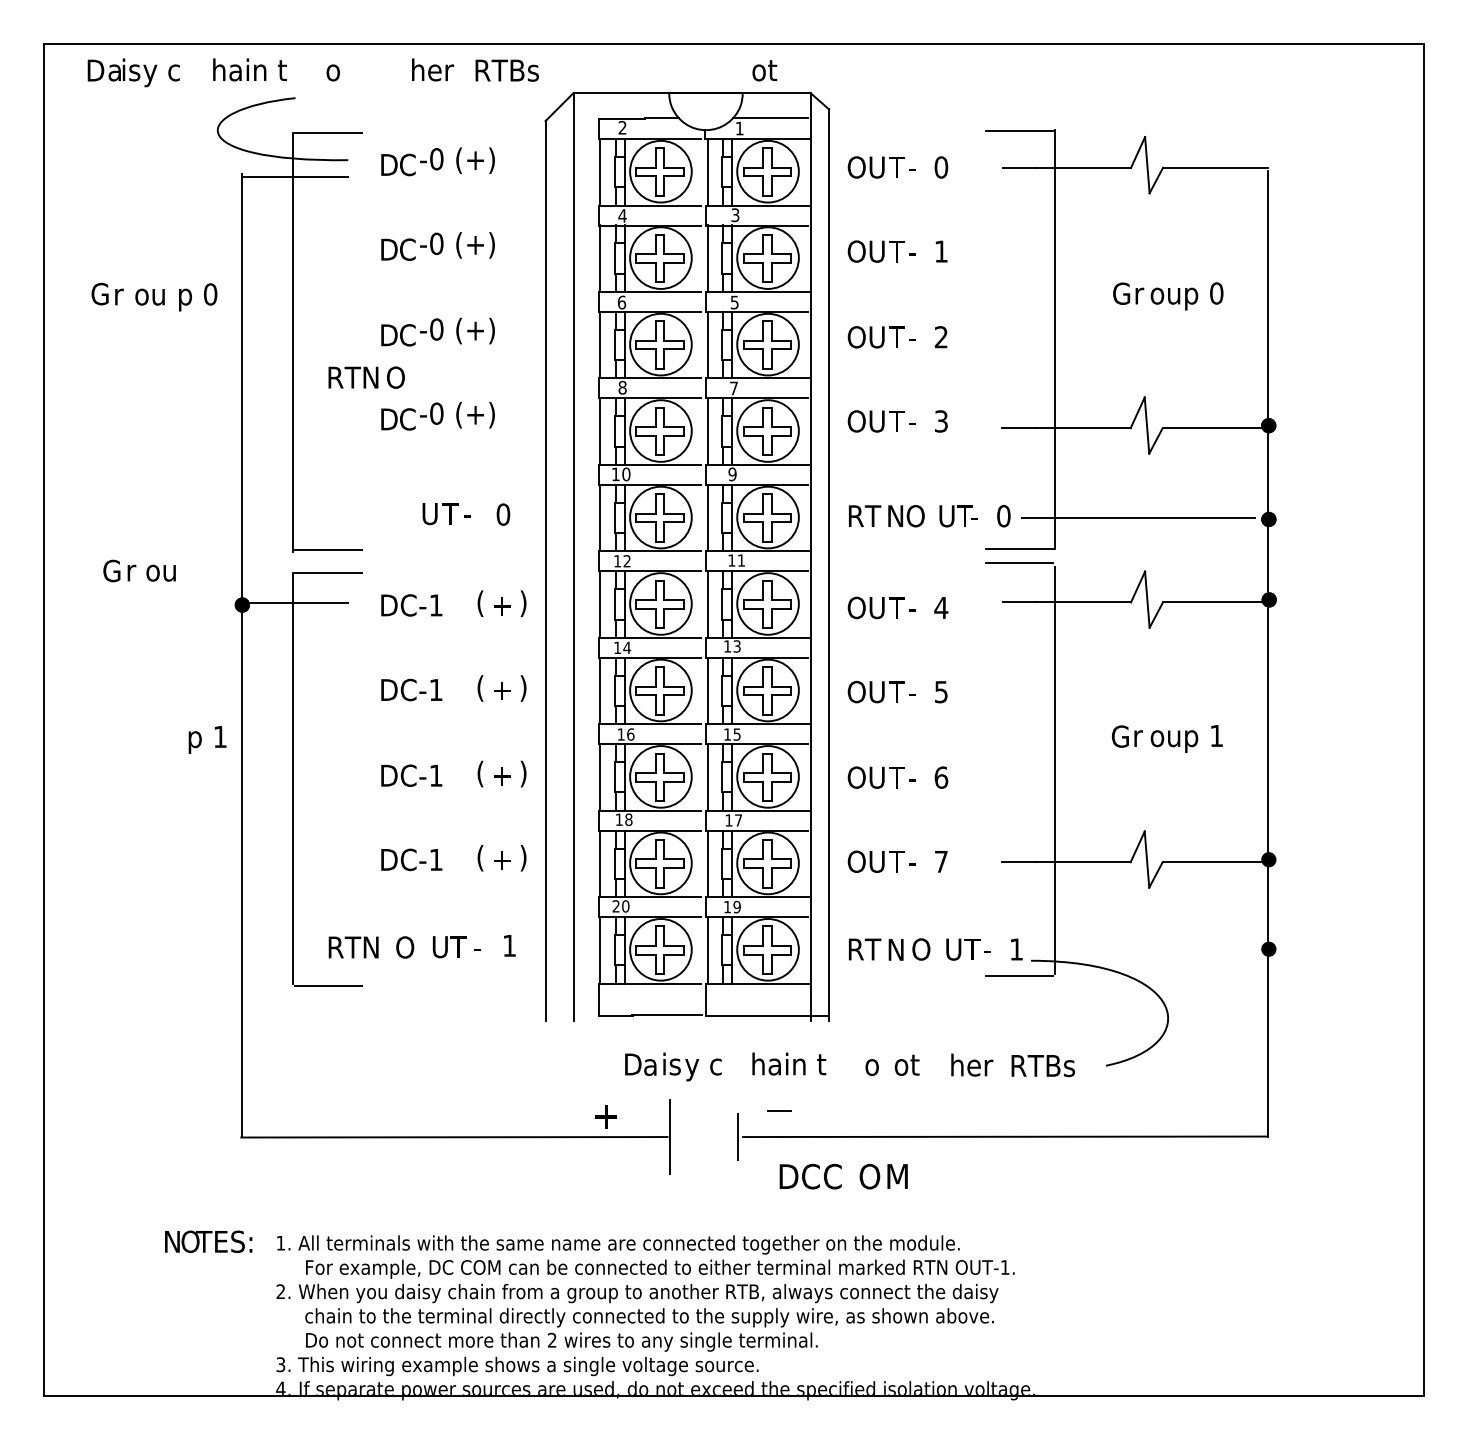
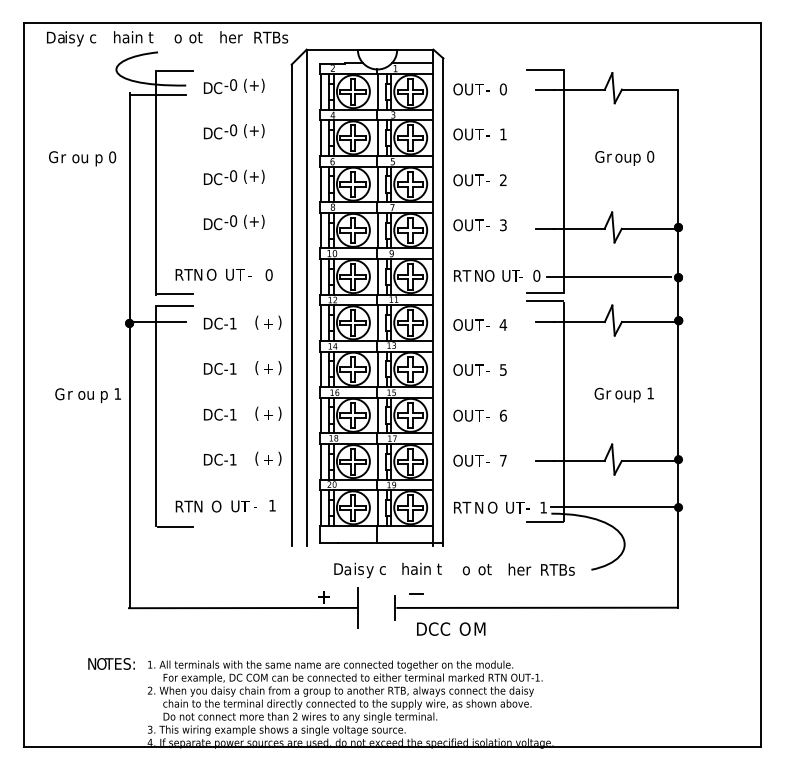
text: (763, 70) -> (195, 37), moved
text: (365, 377) -> (195, 274), moved
text: (139, 571) -> (74, 394), moved
line: (1145, 947) -> (612, 506), added

